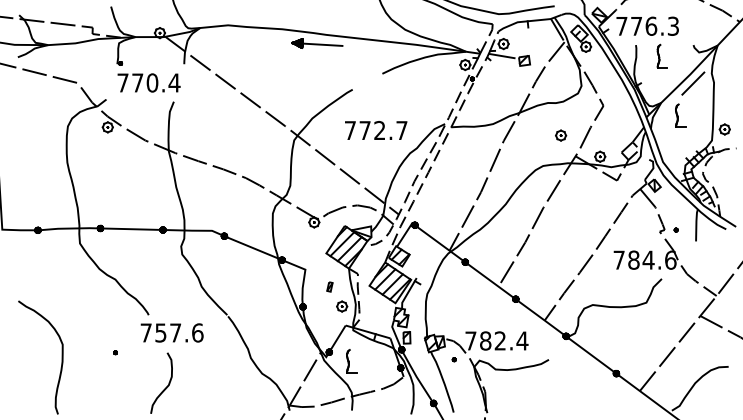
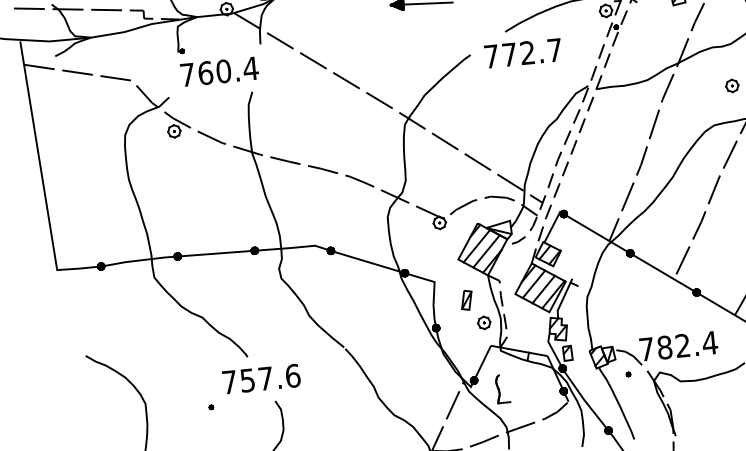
text: (137, 82) -> (205, 72), 770.4 -> 760.4
text: (376, 130) -> (523, 53), moved
part: (329, 286) -> (466, 299), size x1.67
text: (171, 332) -> (260, 378), moved

